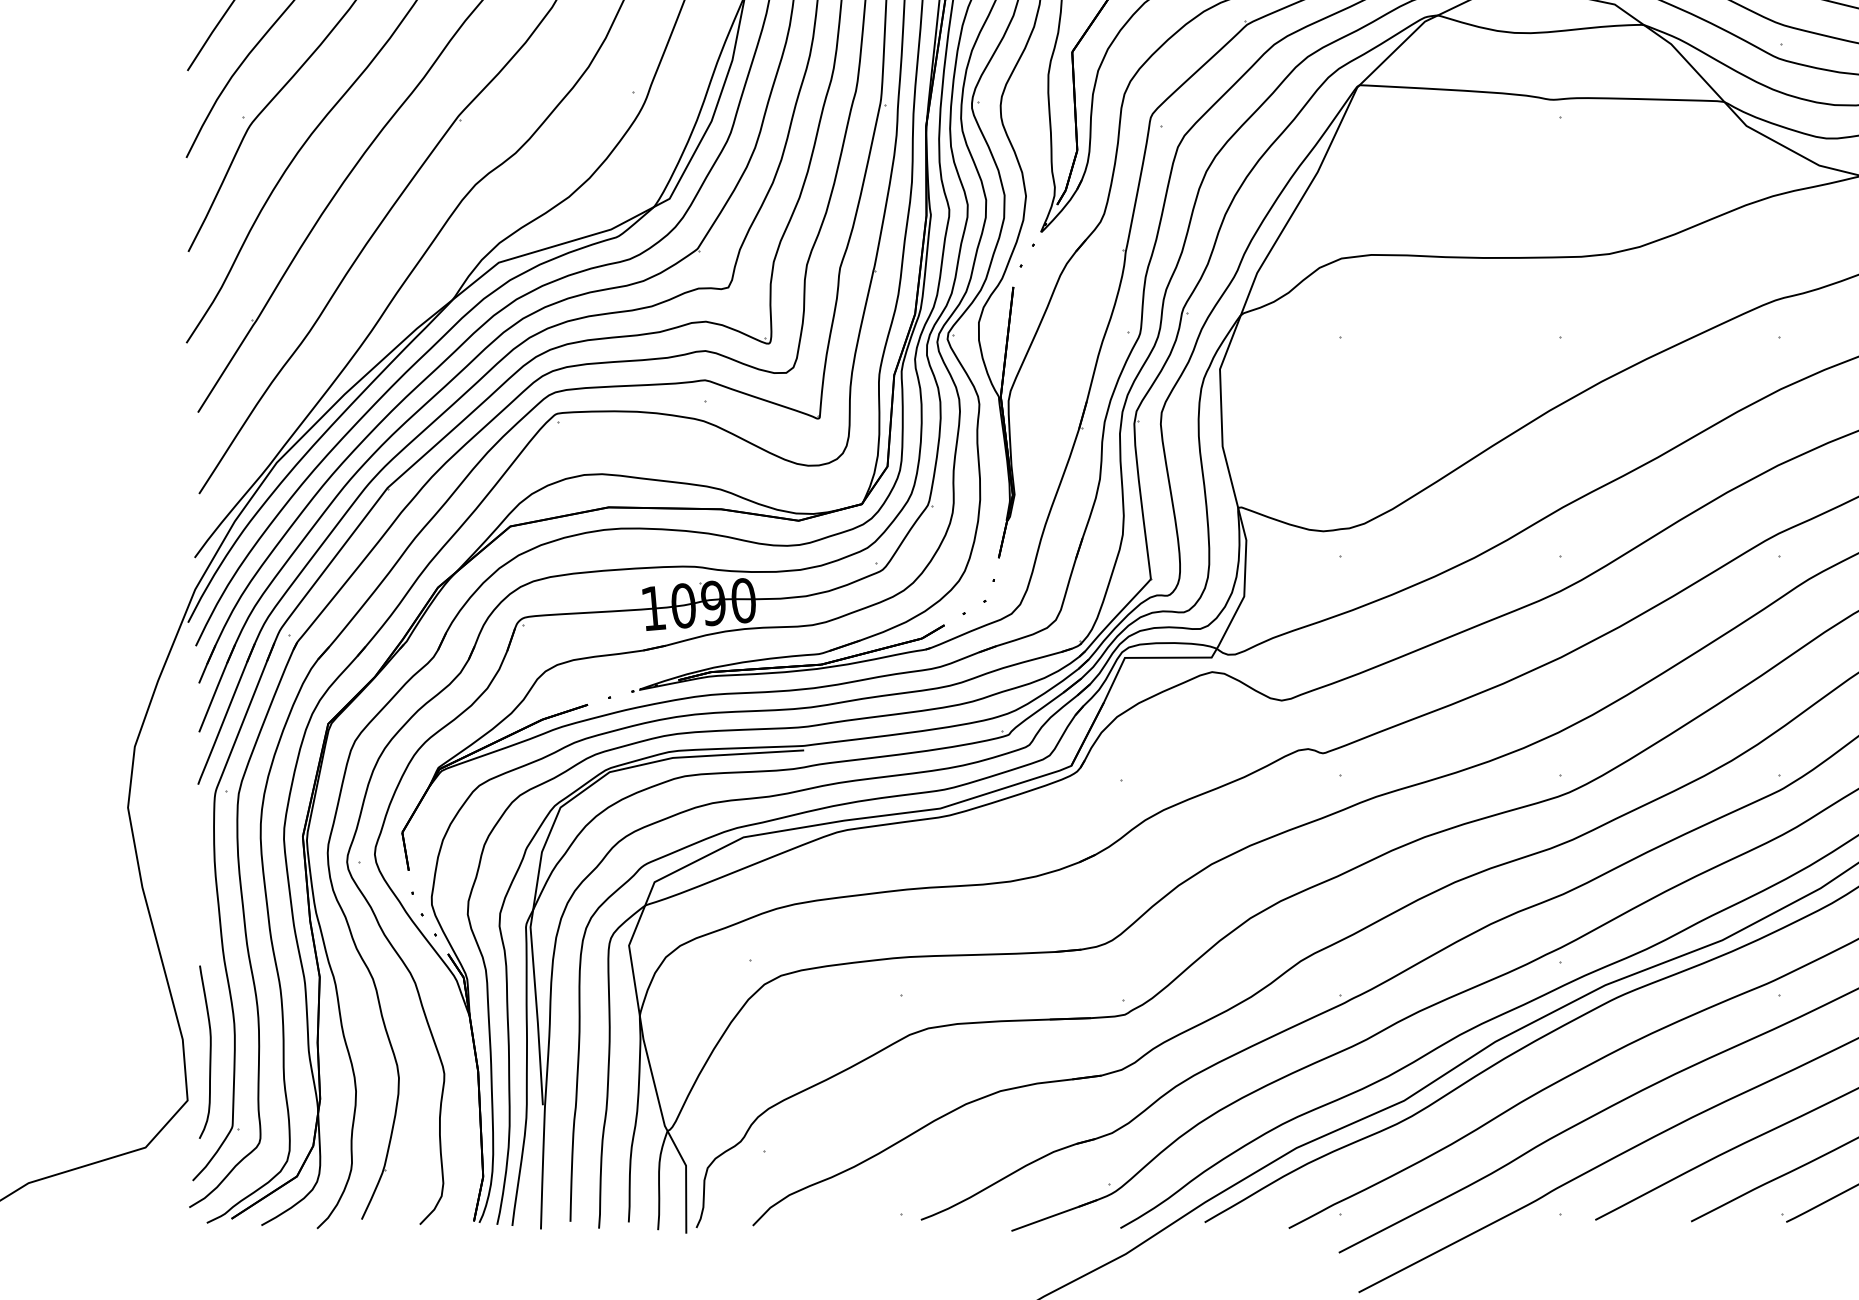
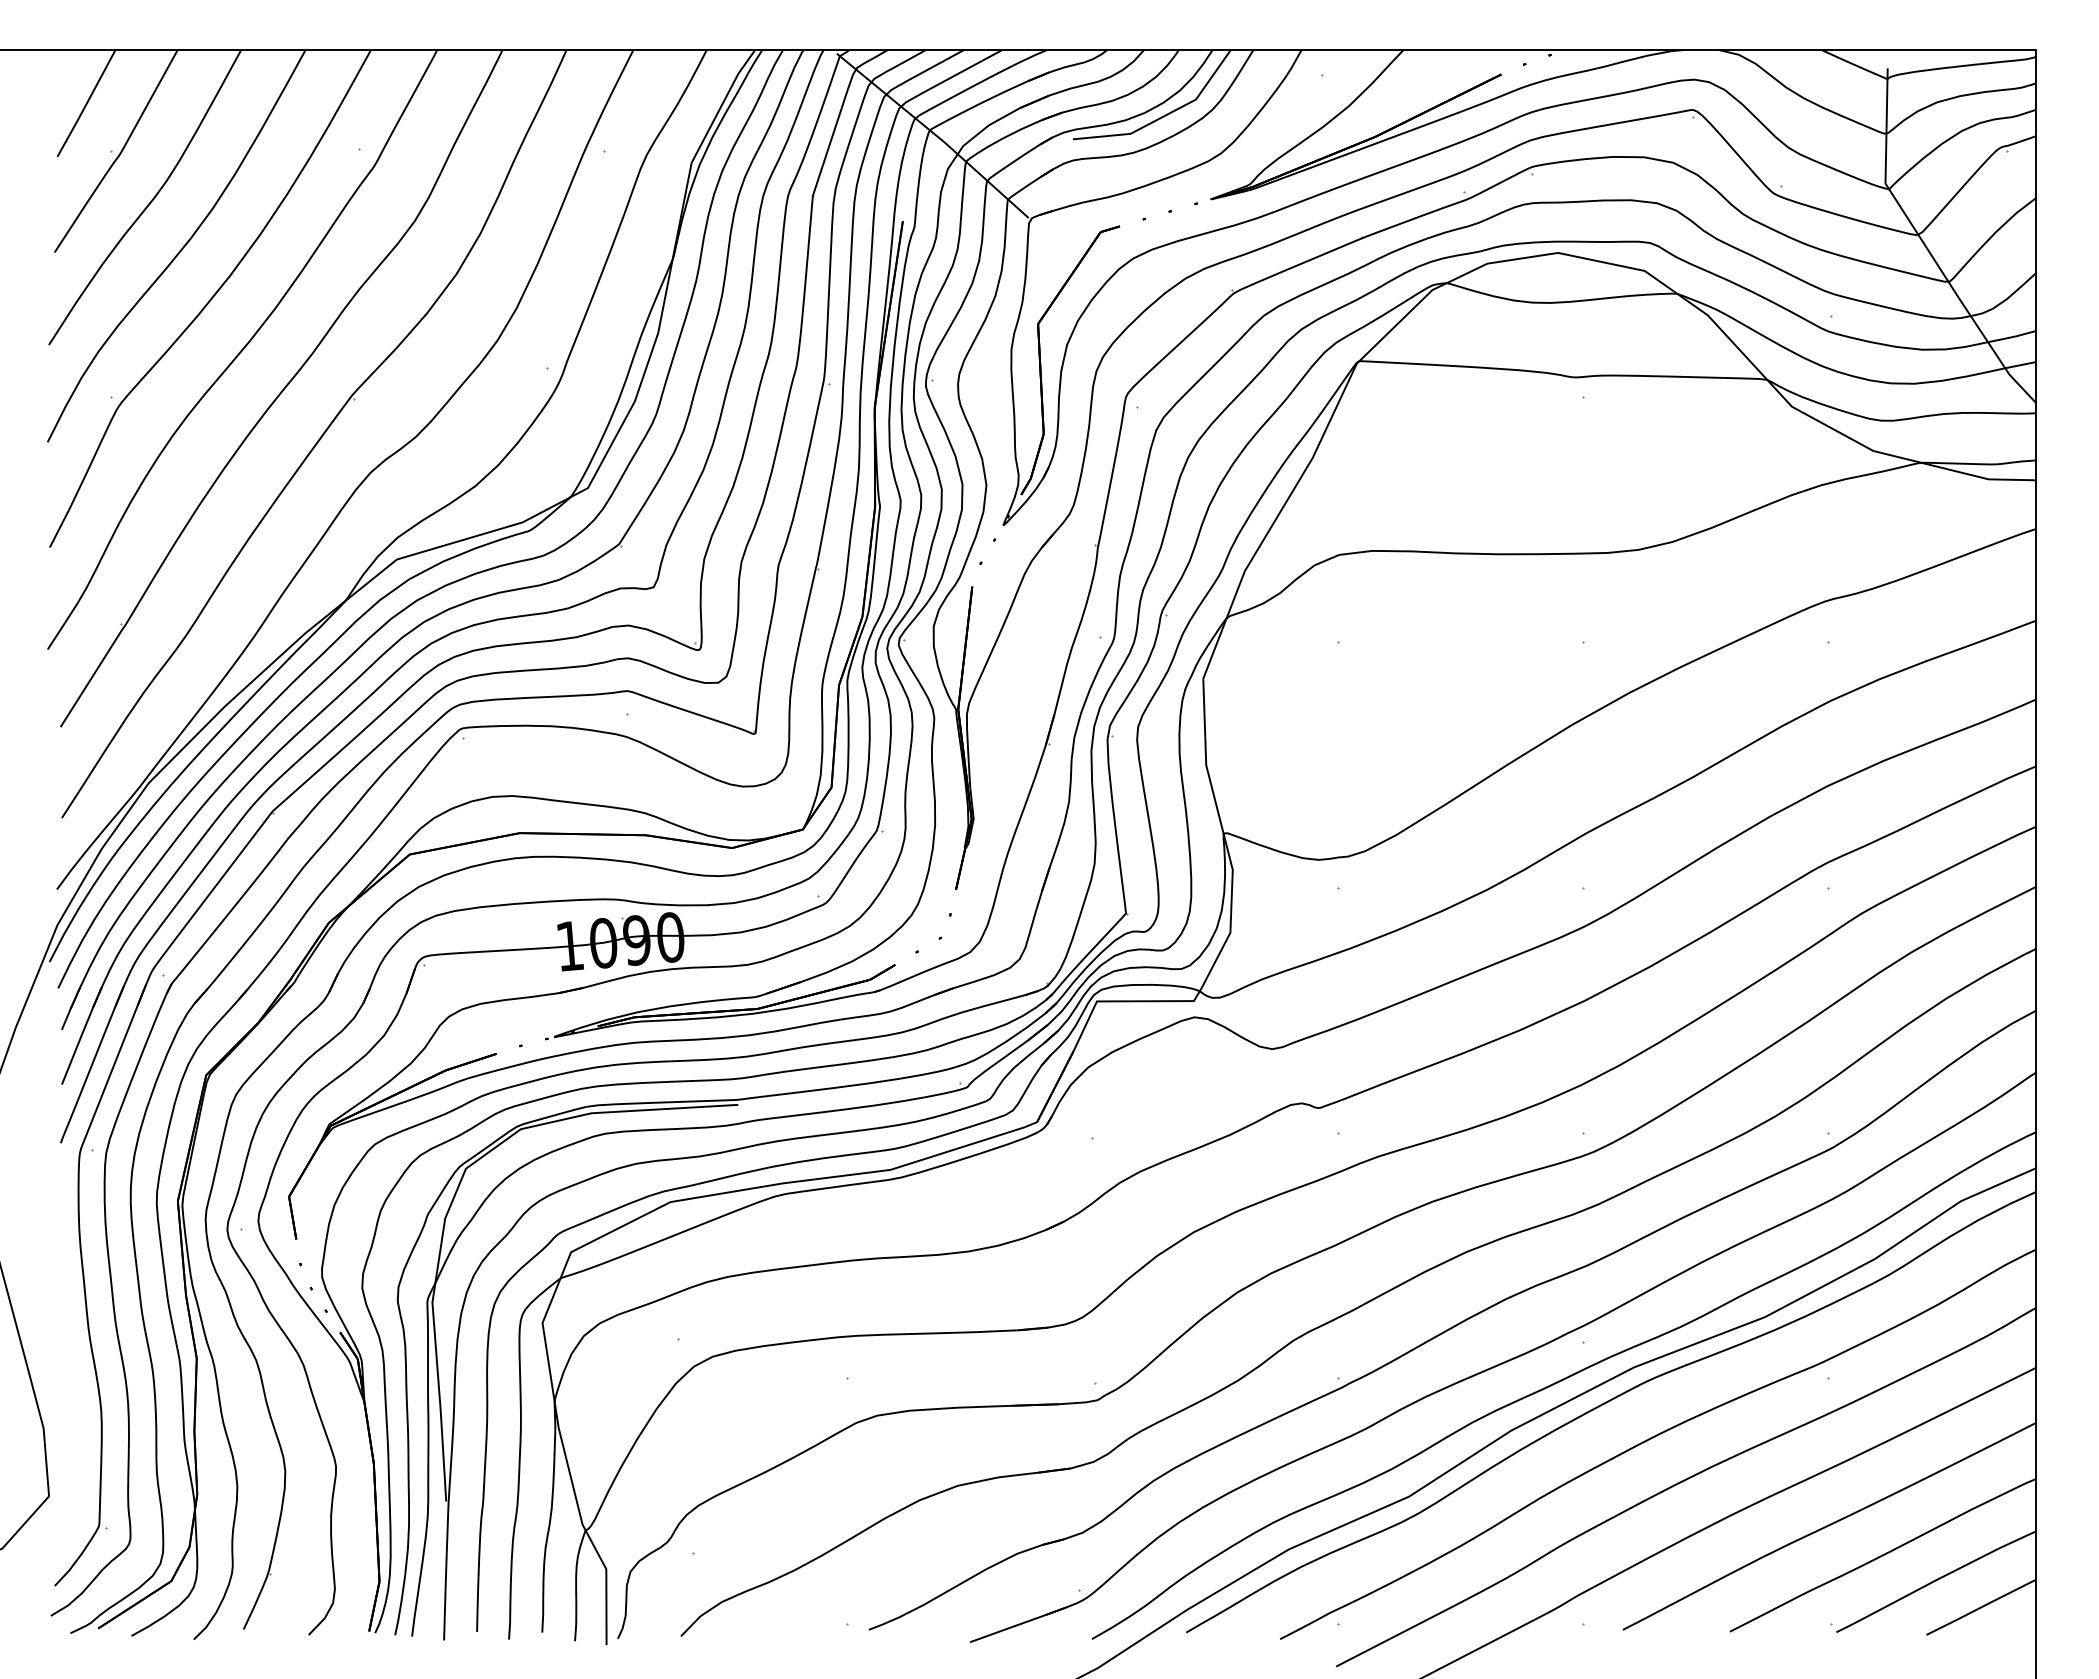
curve: (209, 1052) -> (73, 1442), removed

